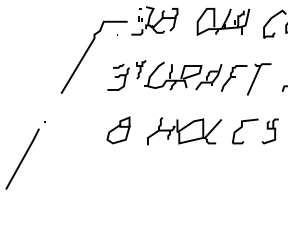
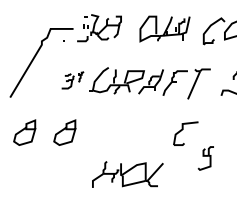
part: (126, 75) -> (72, 80), size x0.6
curve: (74, 128) -> (22, 130), added
part: (184, 131) -> (127, 174), moved
part: (269, 131) -> (205, 158), moved

